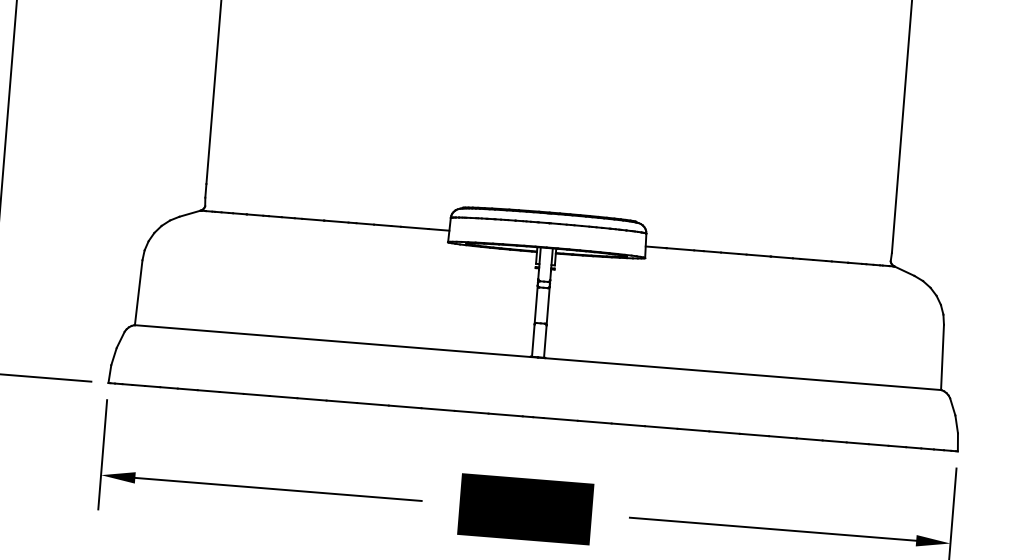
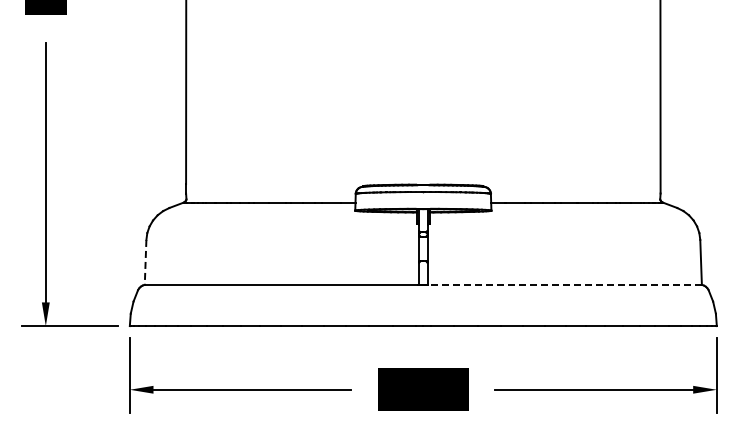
line: (138, 292) -> (145, 262), solid -> dashed
line: (739, 373) -> (562, 284), solid -> dashed

